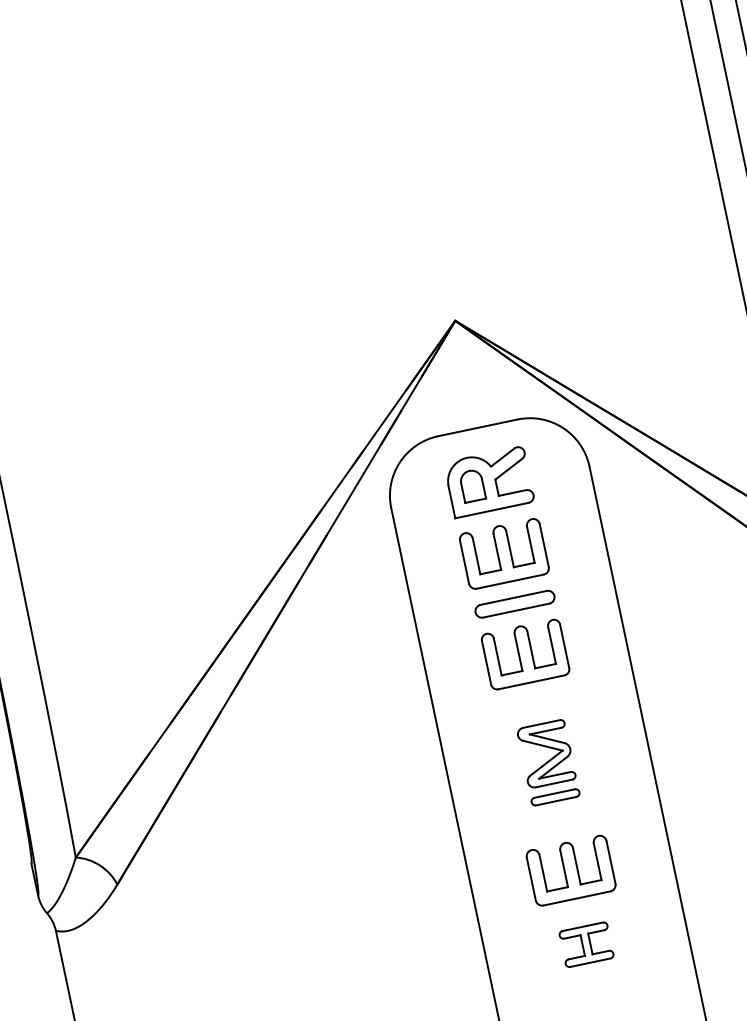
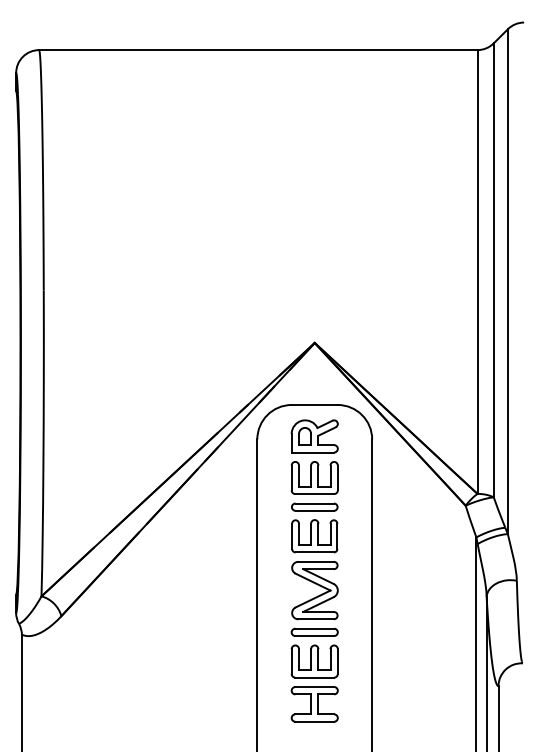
part: (547, 761) -> (314, 598), size x1.67
part: (586, 944) -> (314, 704), size x1.67

